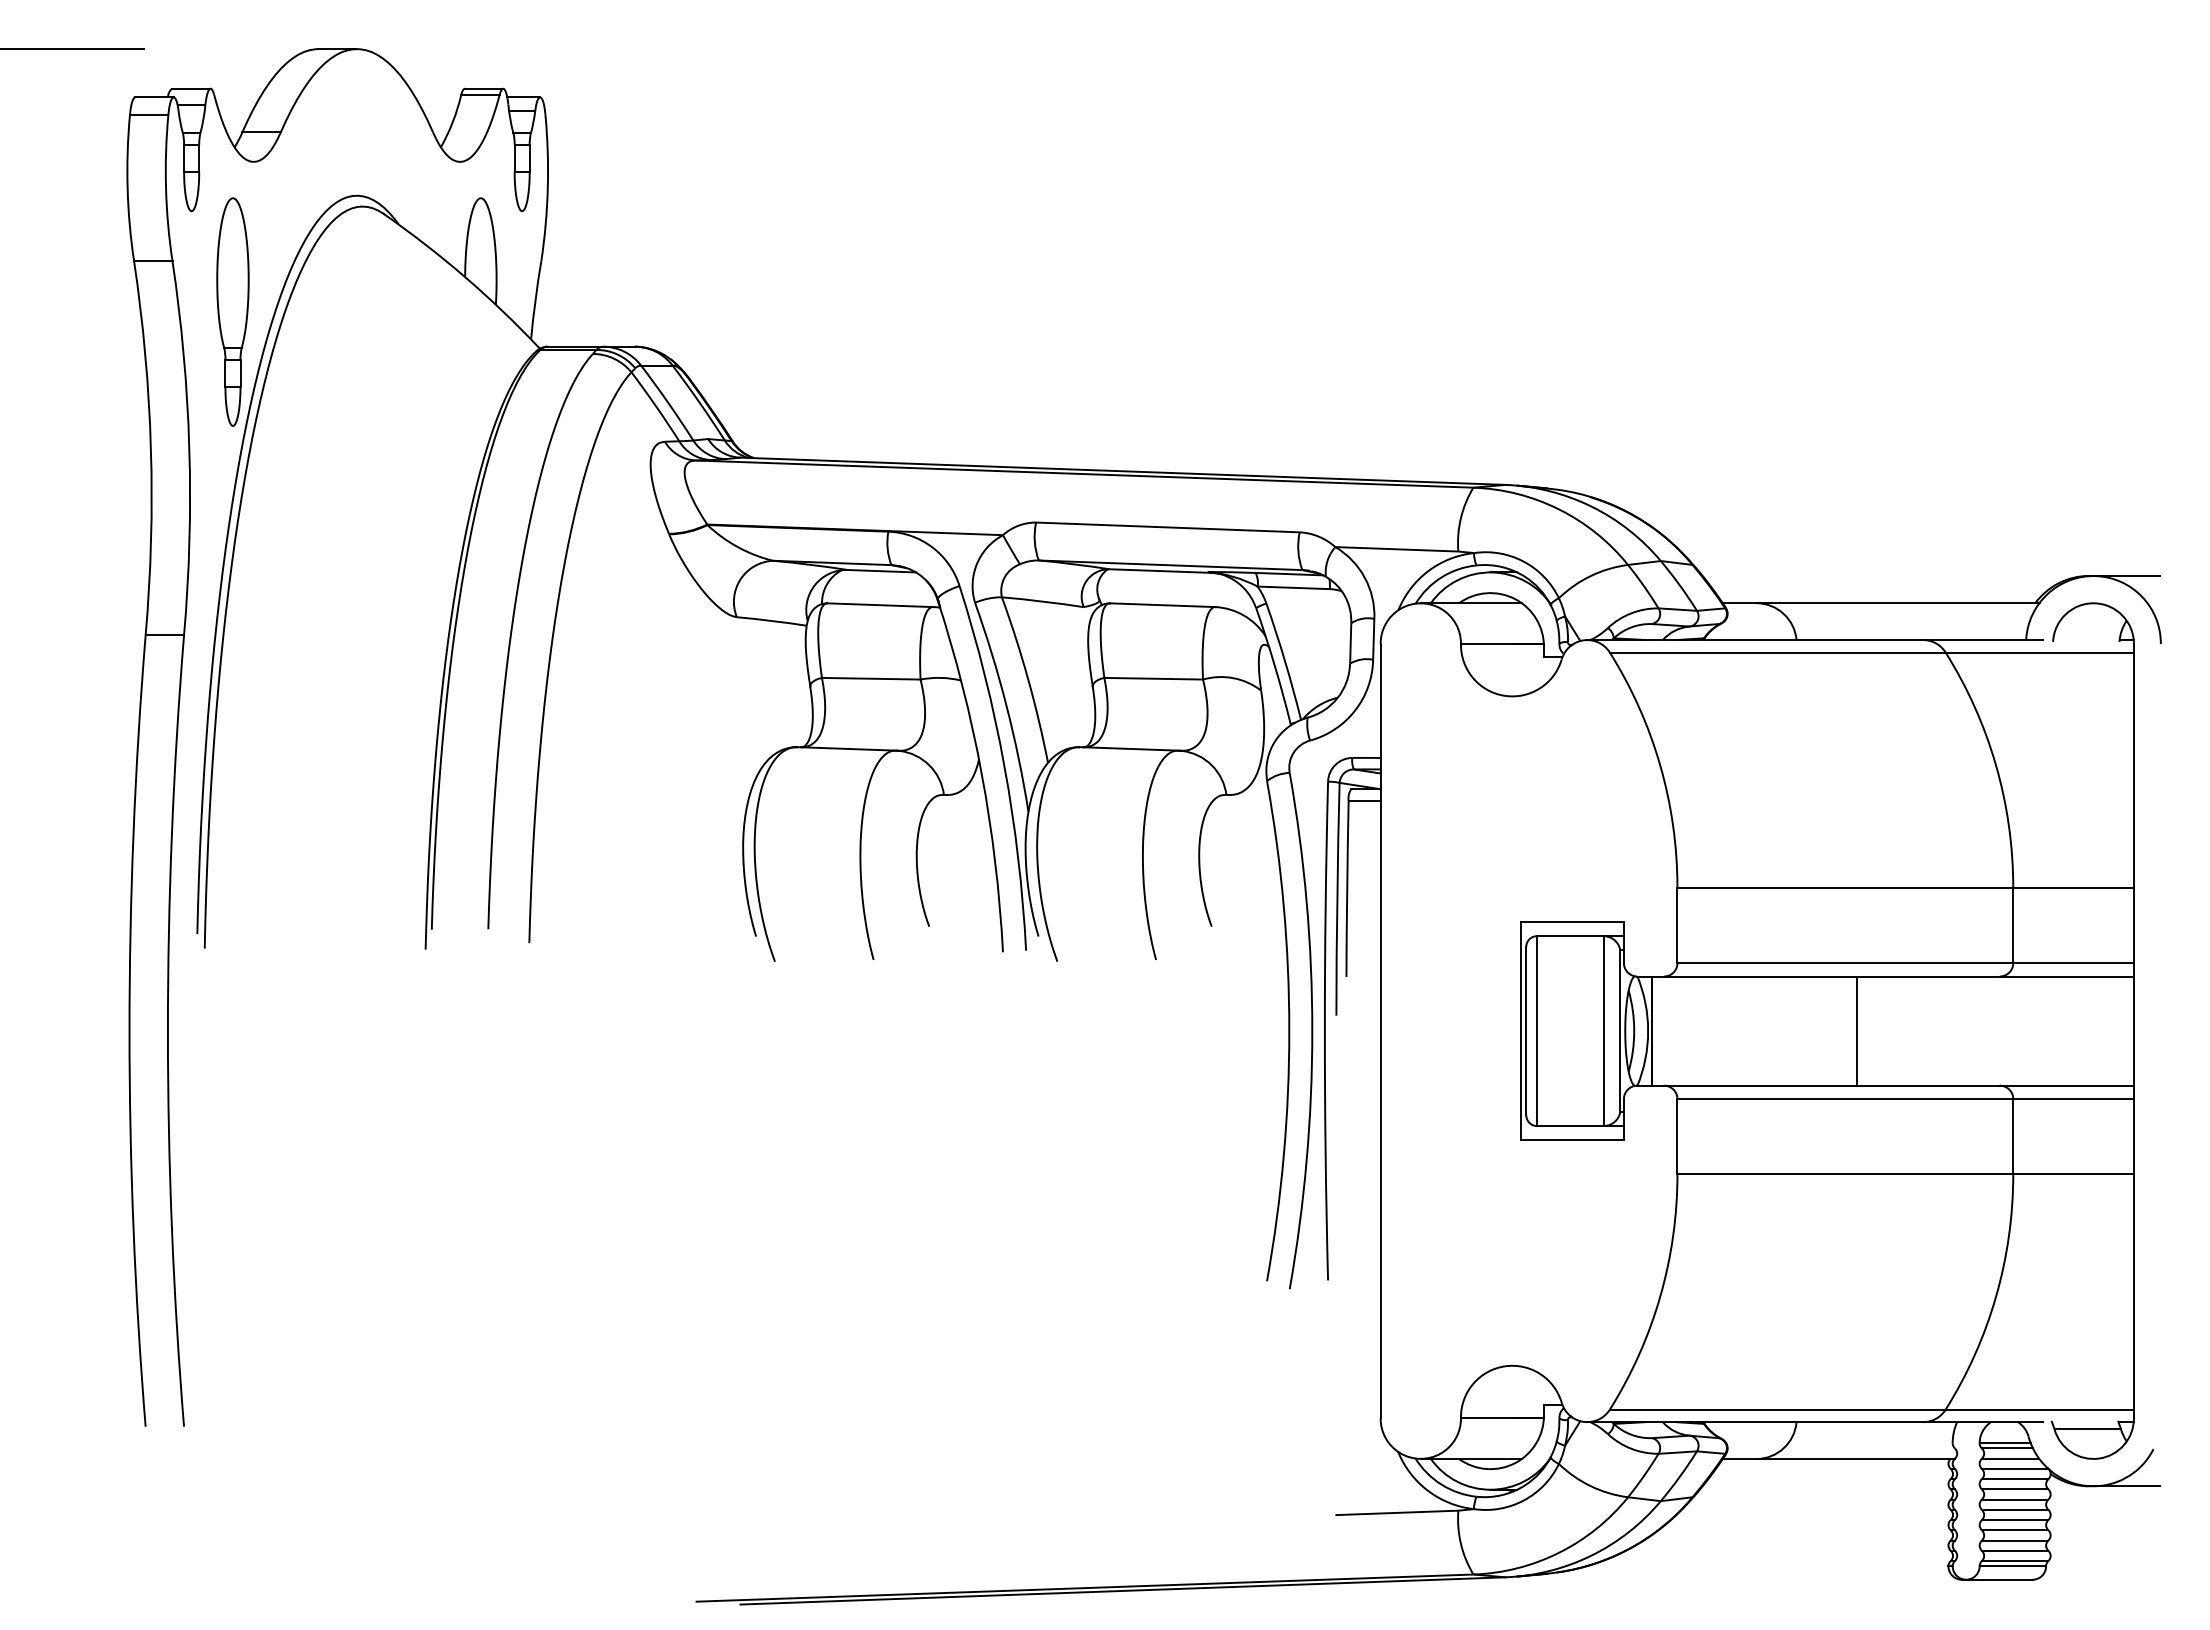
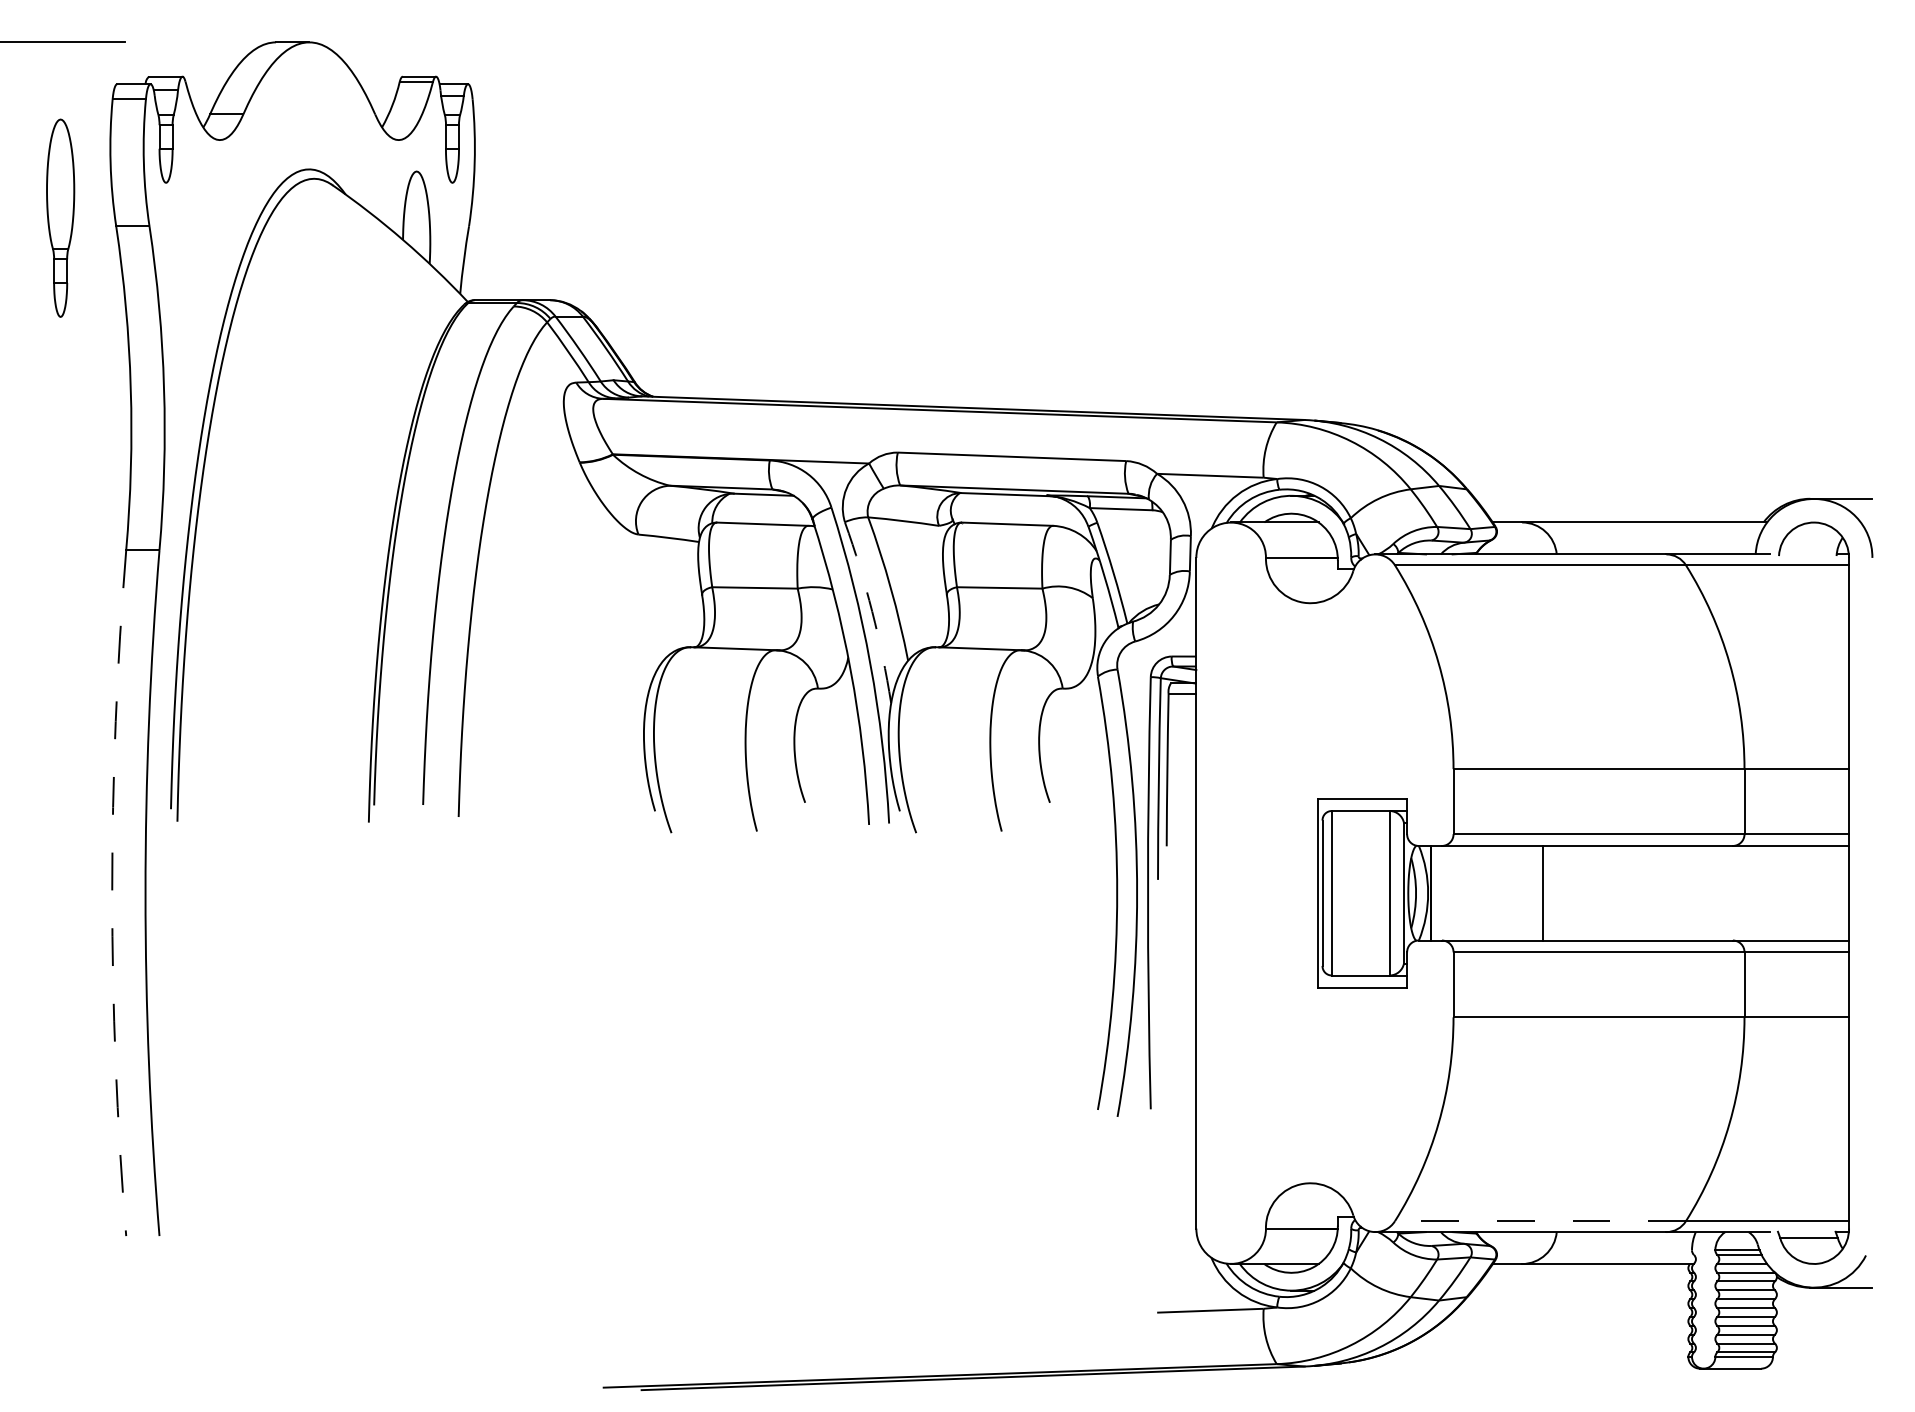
part: (232, 311) -> (60, 217), moved
arc: (1006, 706) -> (872, 611), solid -> dashed
line: (1857, 1030) -> (1543, 892), moved
arc: (129, 1031) -> (112, 893), solid -> dashed
line: (1777, 1409) -> (1540, 1221), solid -> dashed

